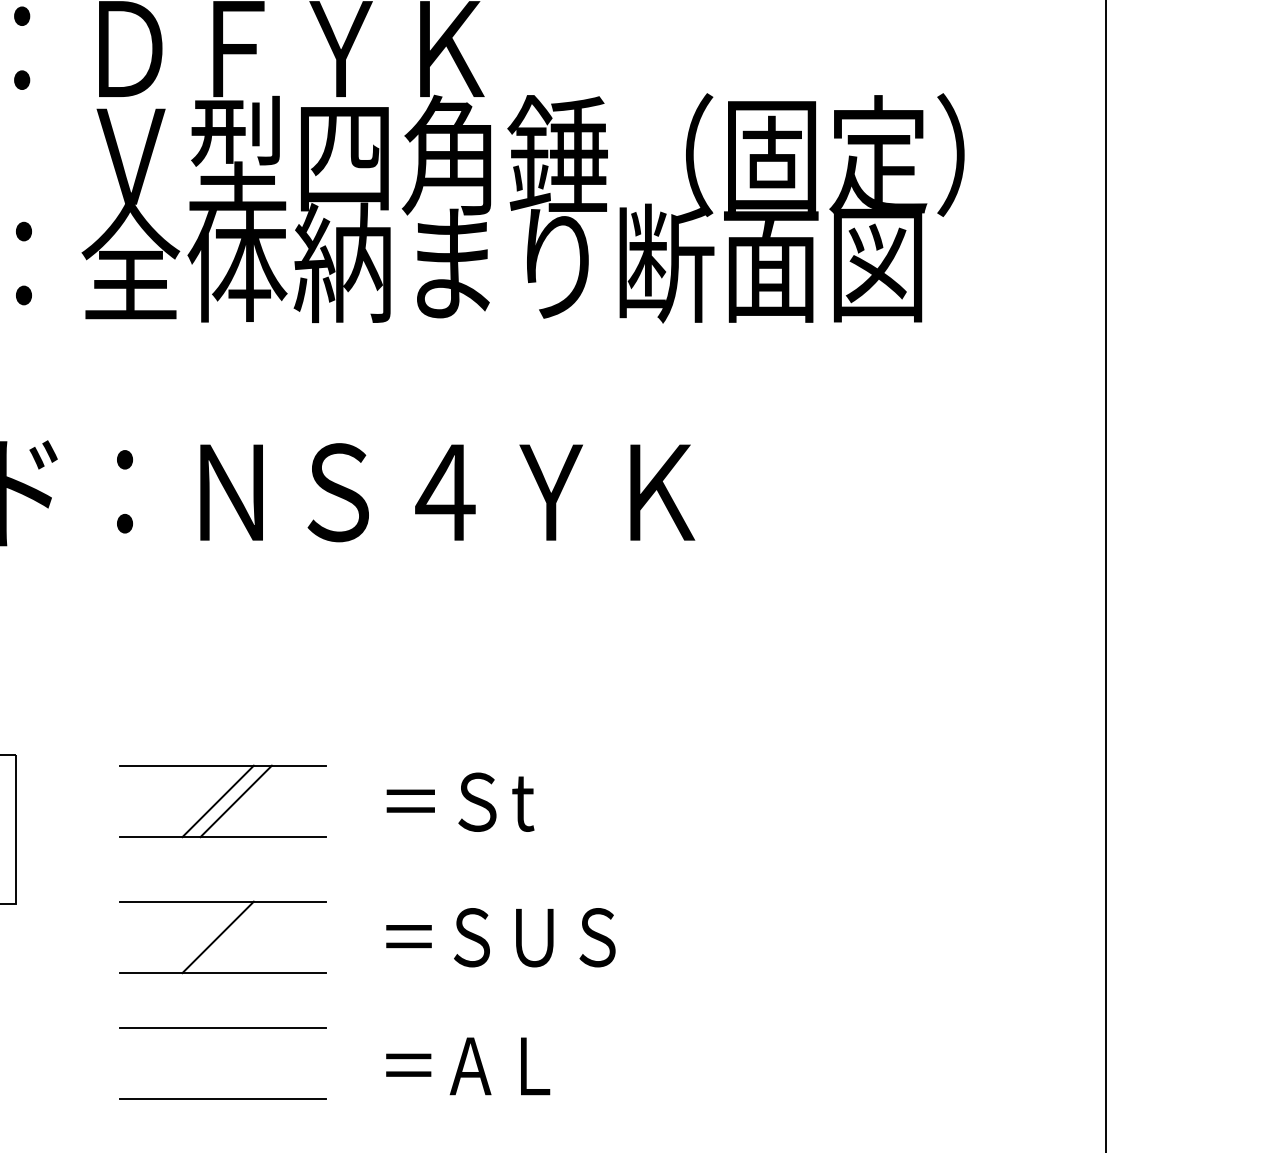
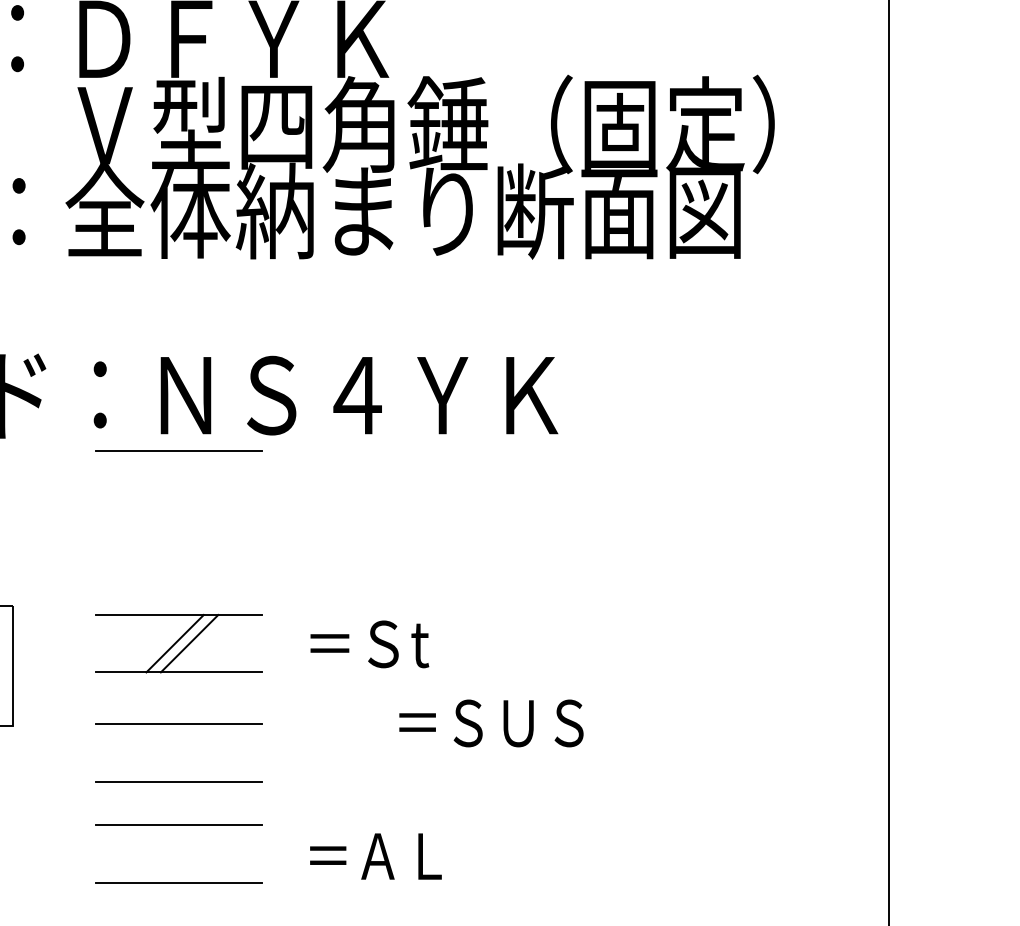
line: (222, 560) -> (178, 450), added
line: (217, 937) -> (174, 753), removed
text: (500, 937) -> (491, 723), moved

